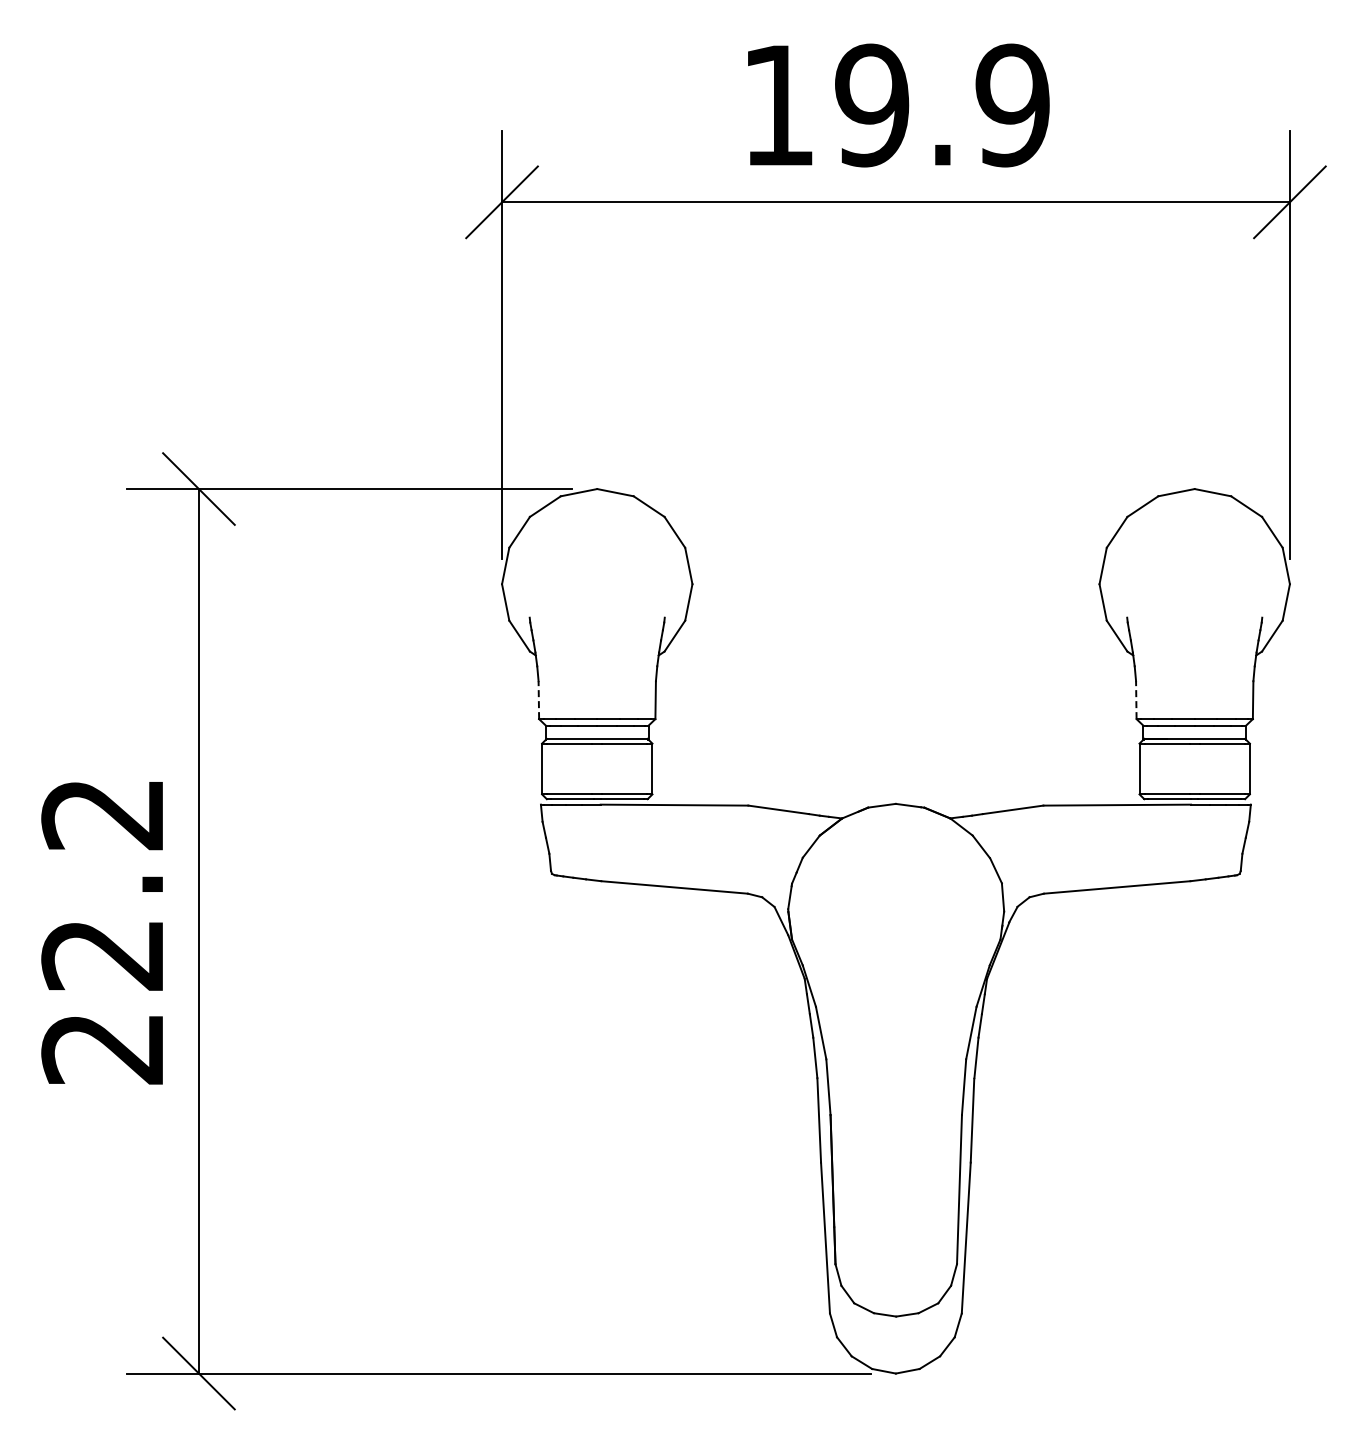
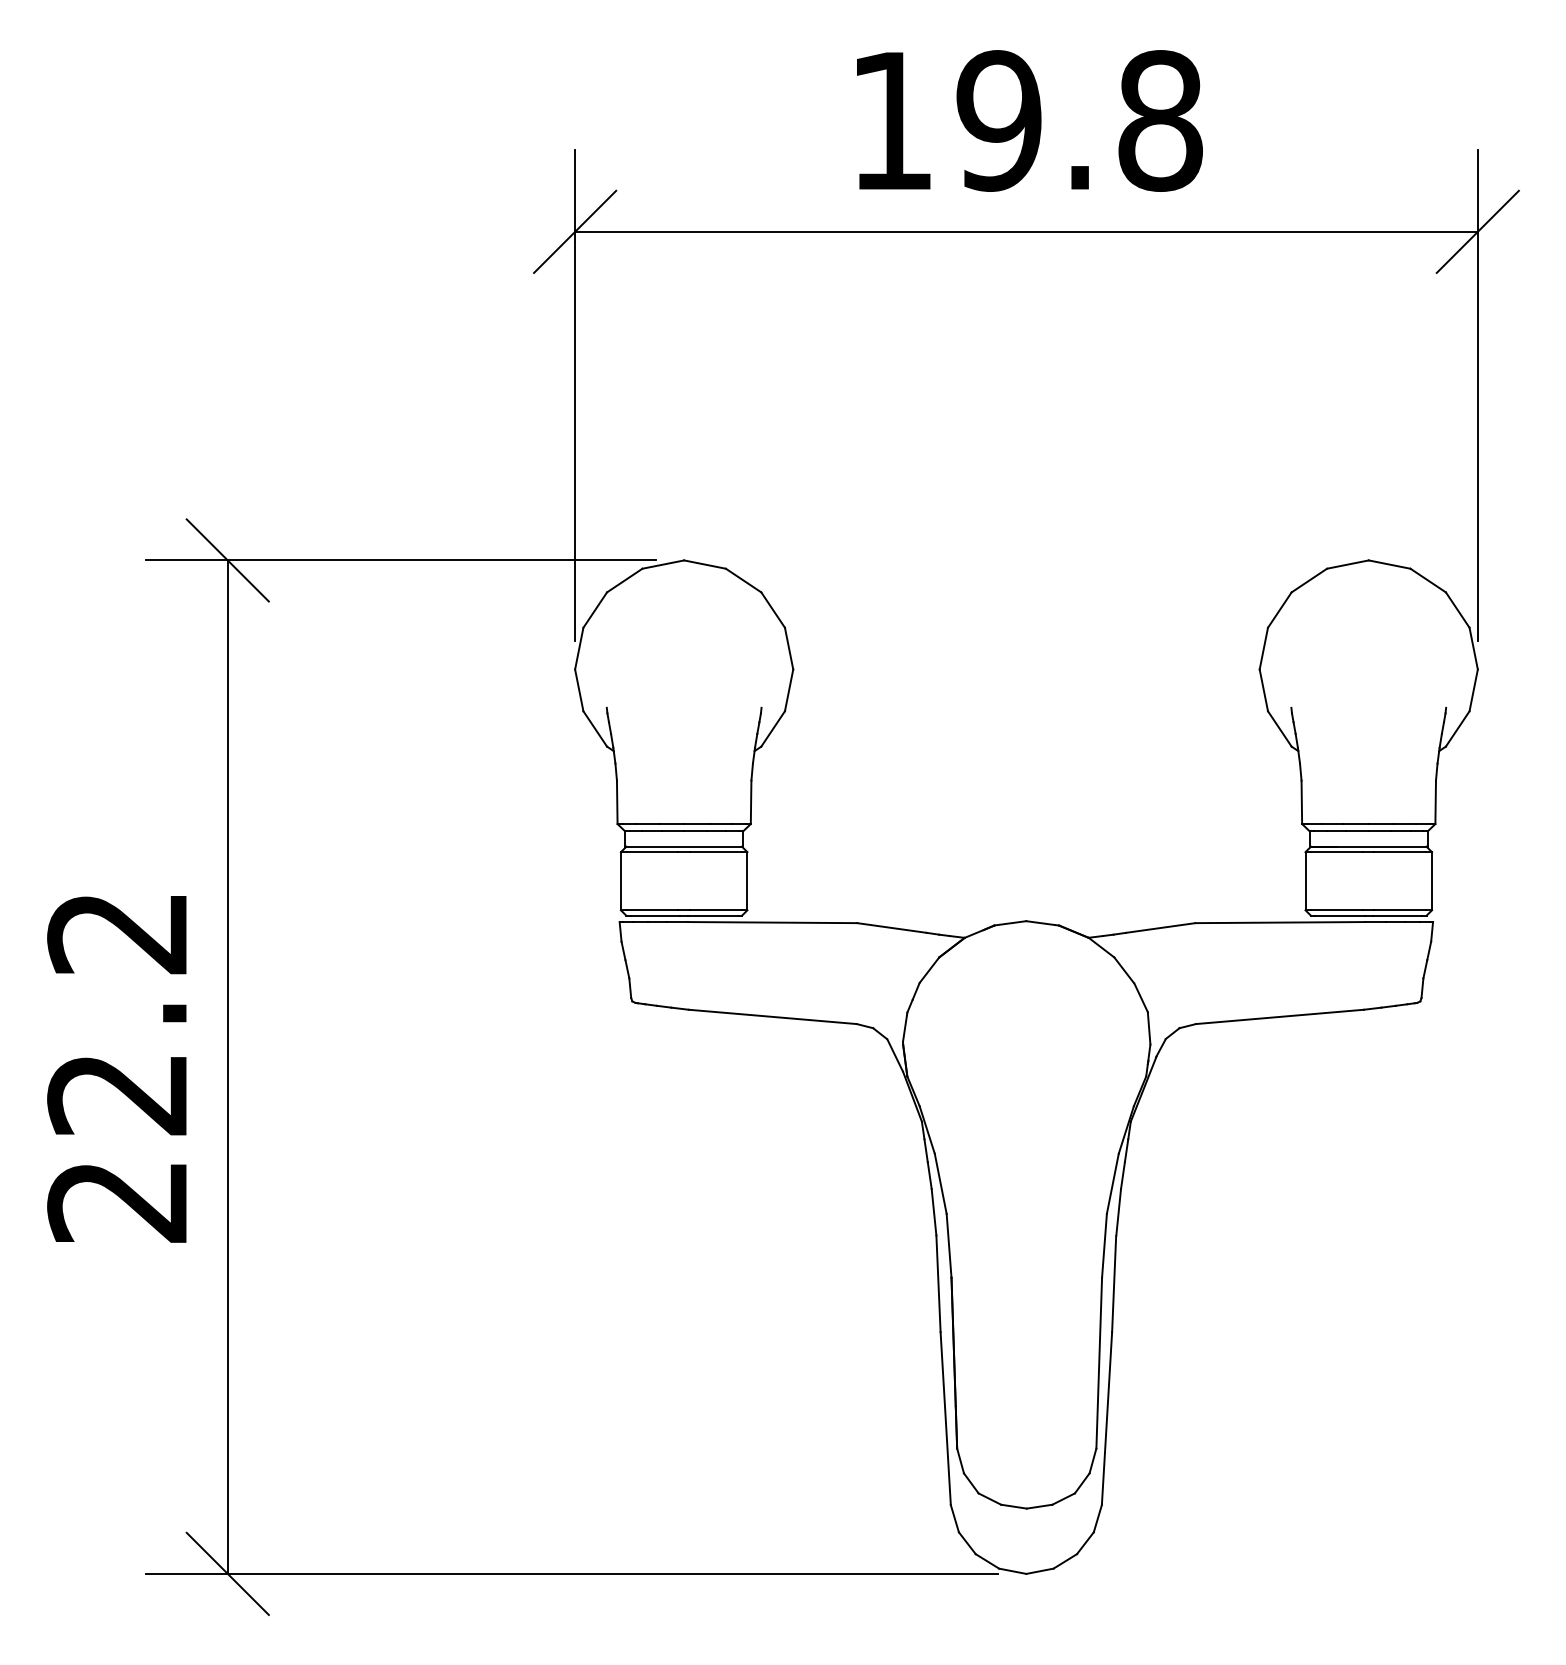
text: (1012, 105) -> (1159, 120), 19.9 -> 19.8
line: (538, 700) -> (616, 802), dashed -> solid
line: (1136, 700) -> (1302, 802), dashed -> solid

